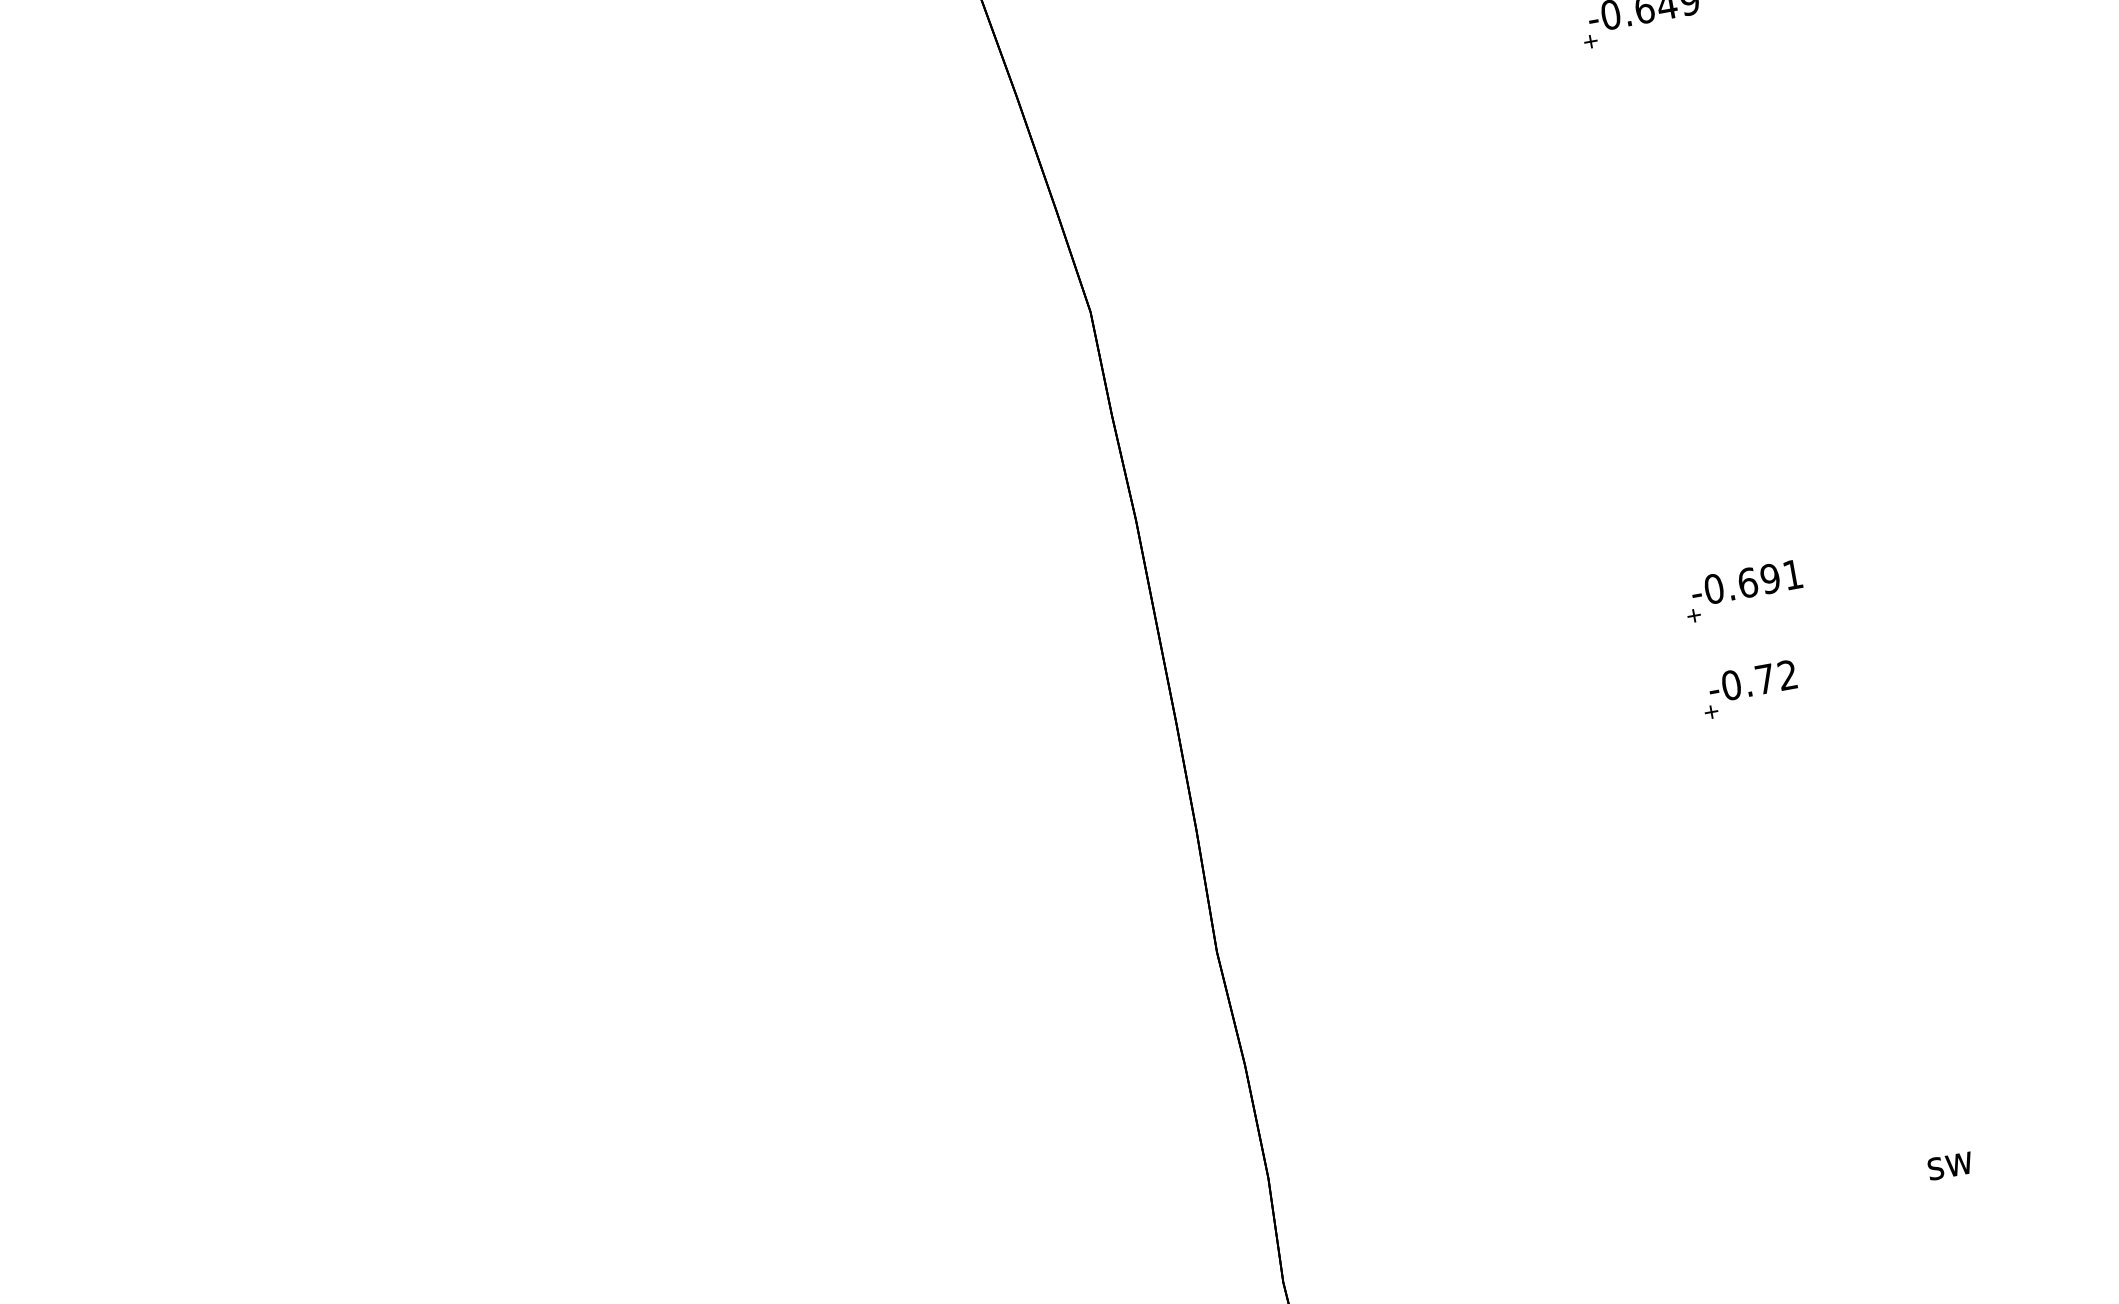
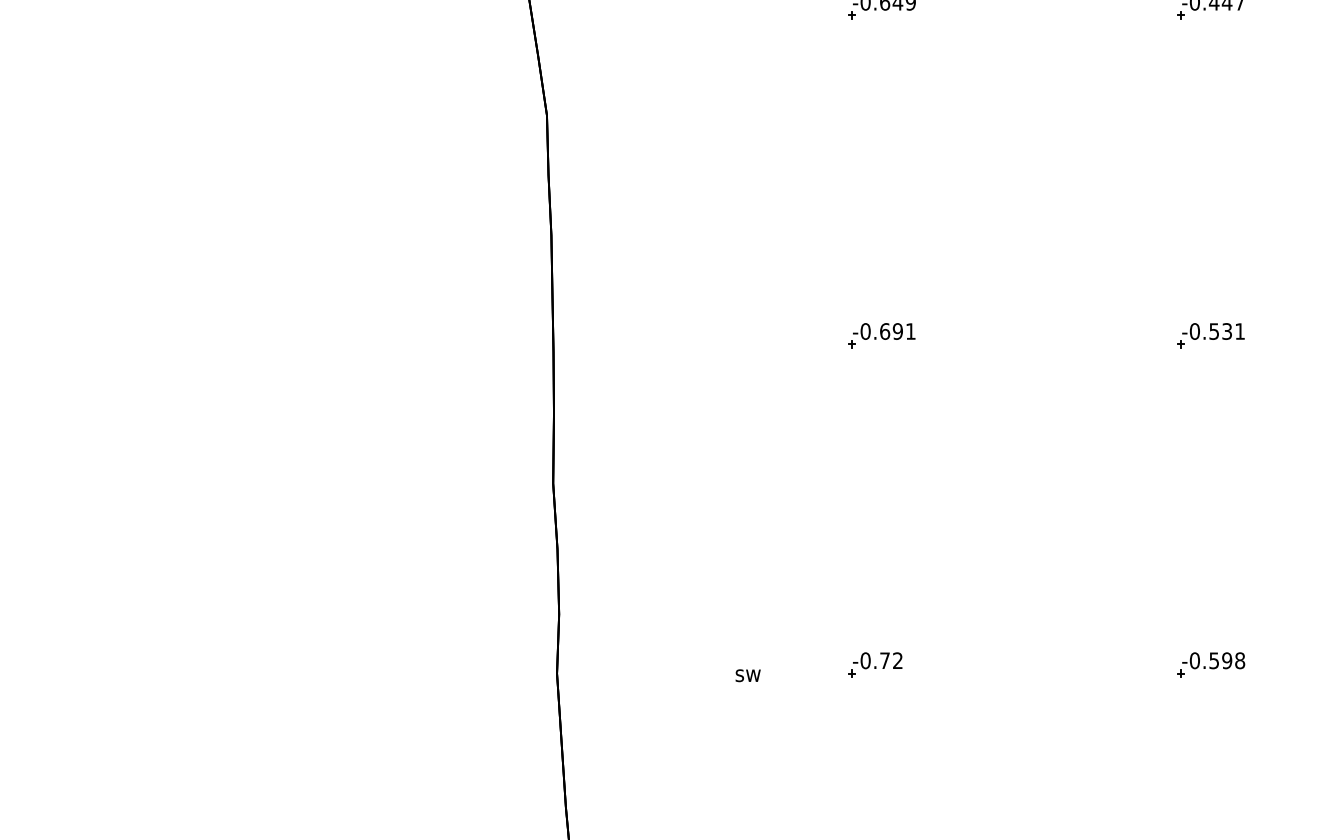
part: (1749, 688) -> (875, 664), moved
text: (1949, 1165) -> (747, 675), moved

